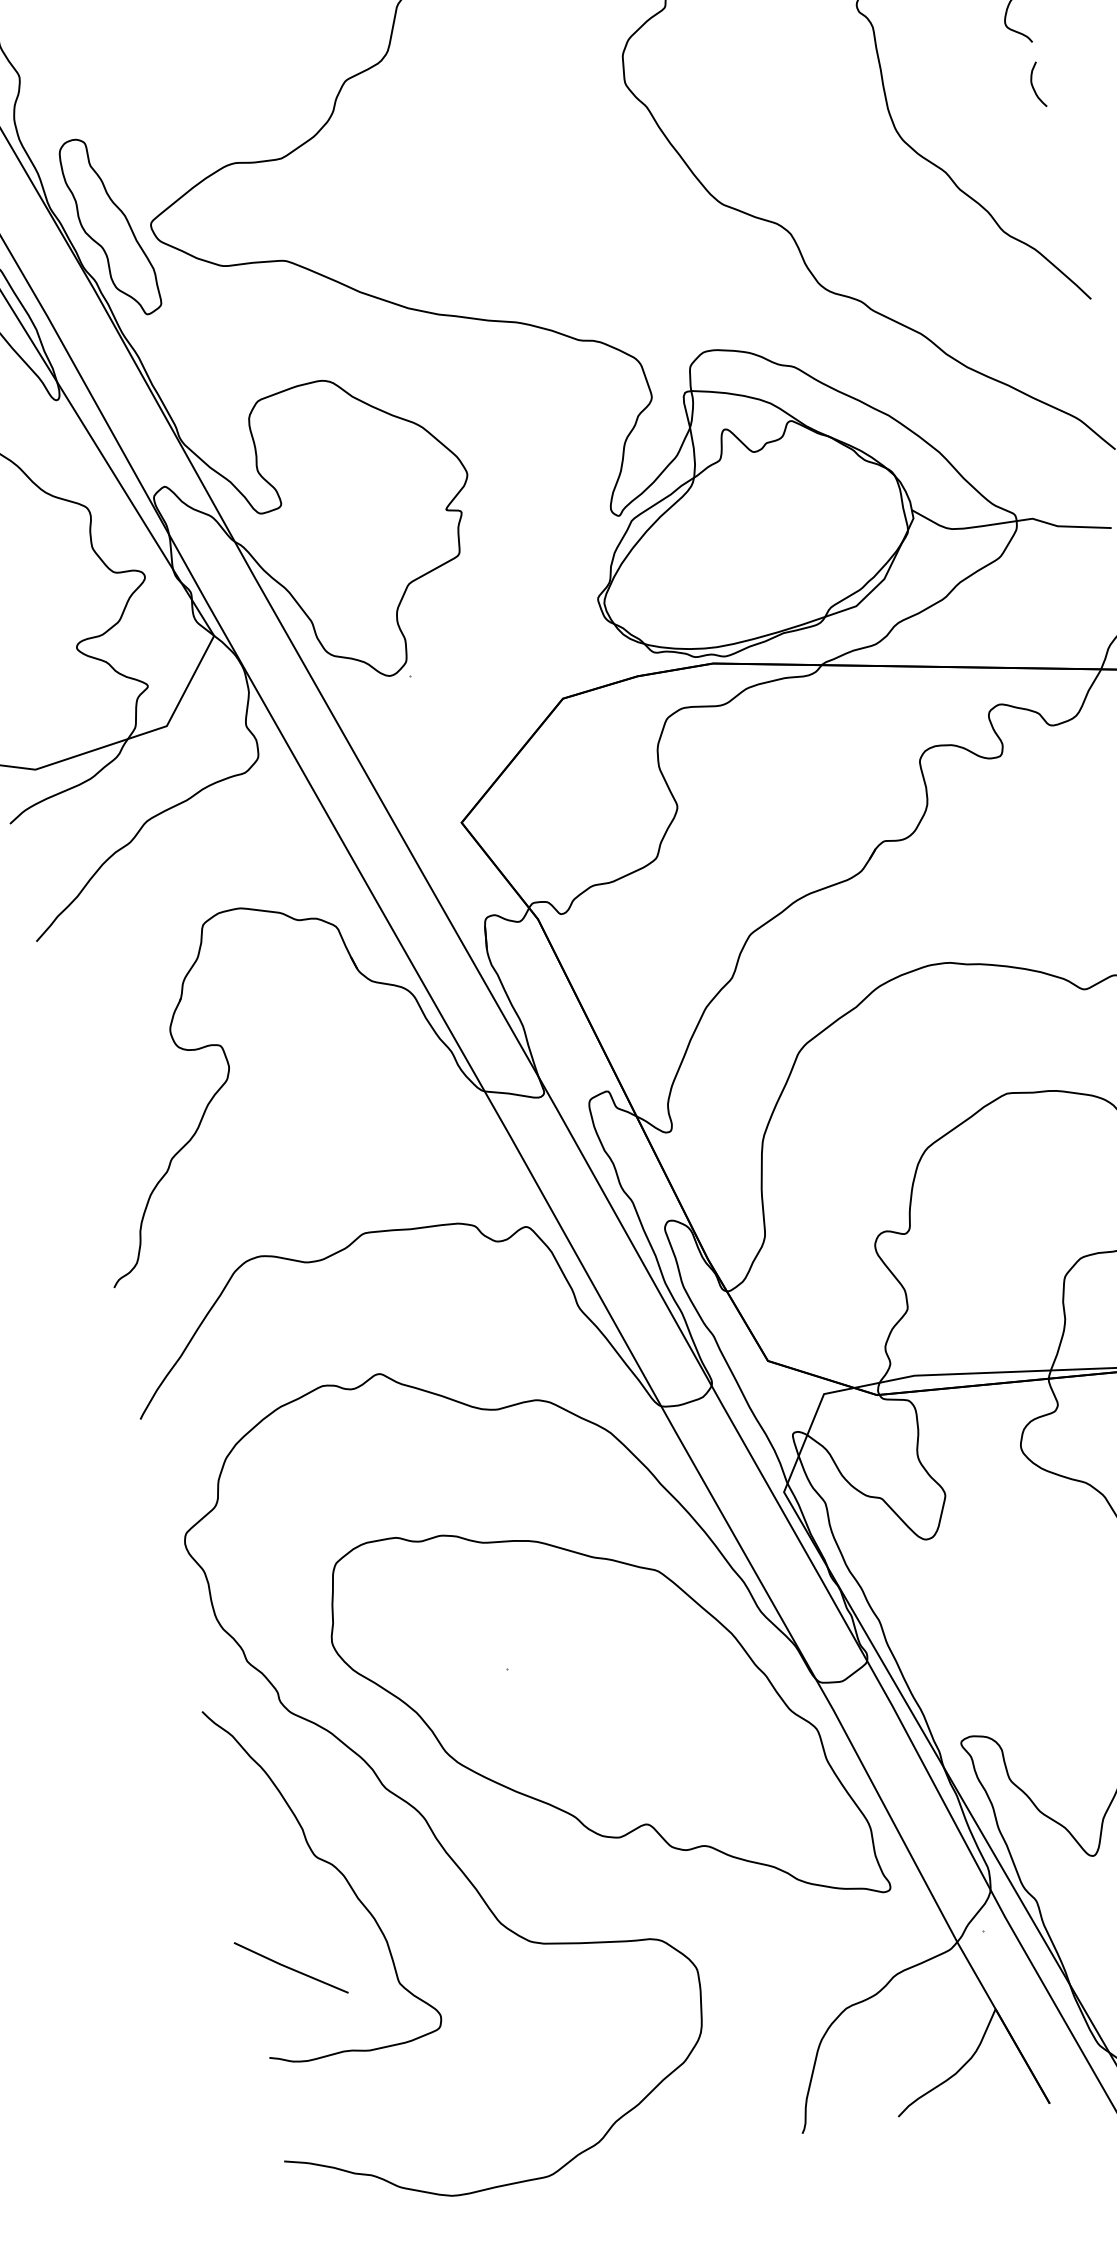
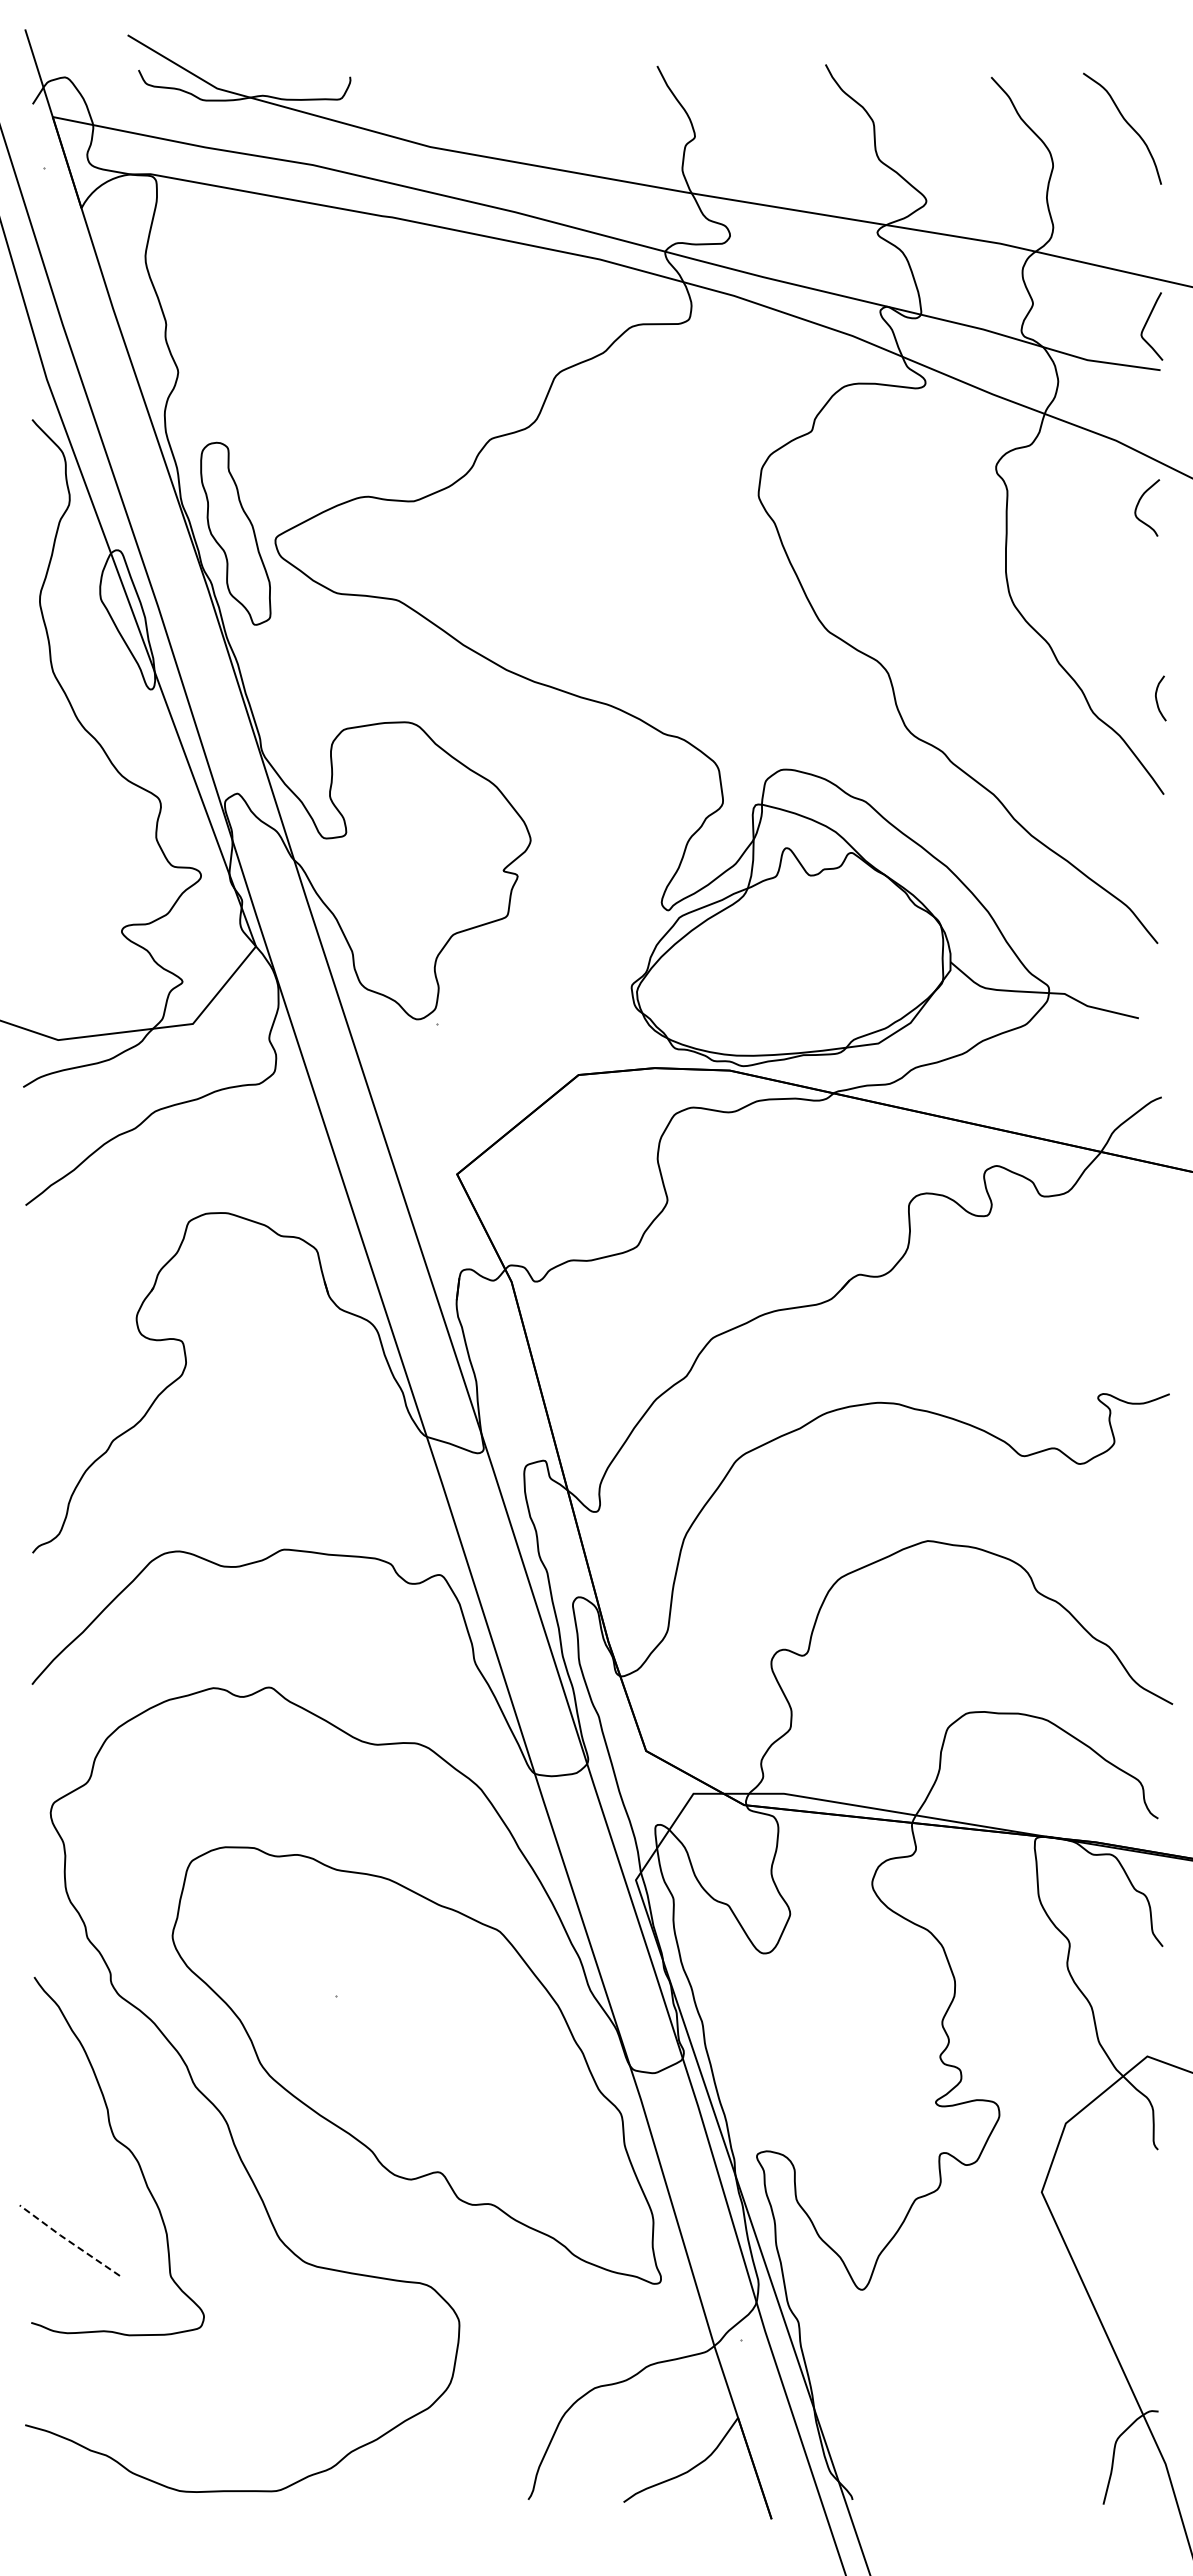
curve: (1033, 85) -> (1157, 698), moved
line: (289, 1967) -> (68, 2240), solid -> dashed

